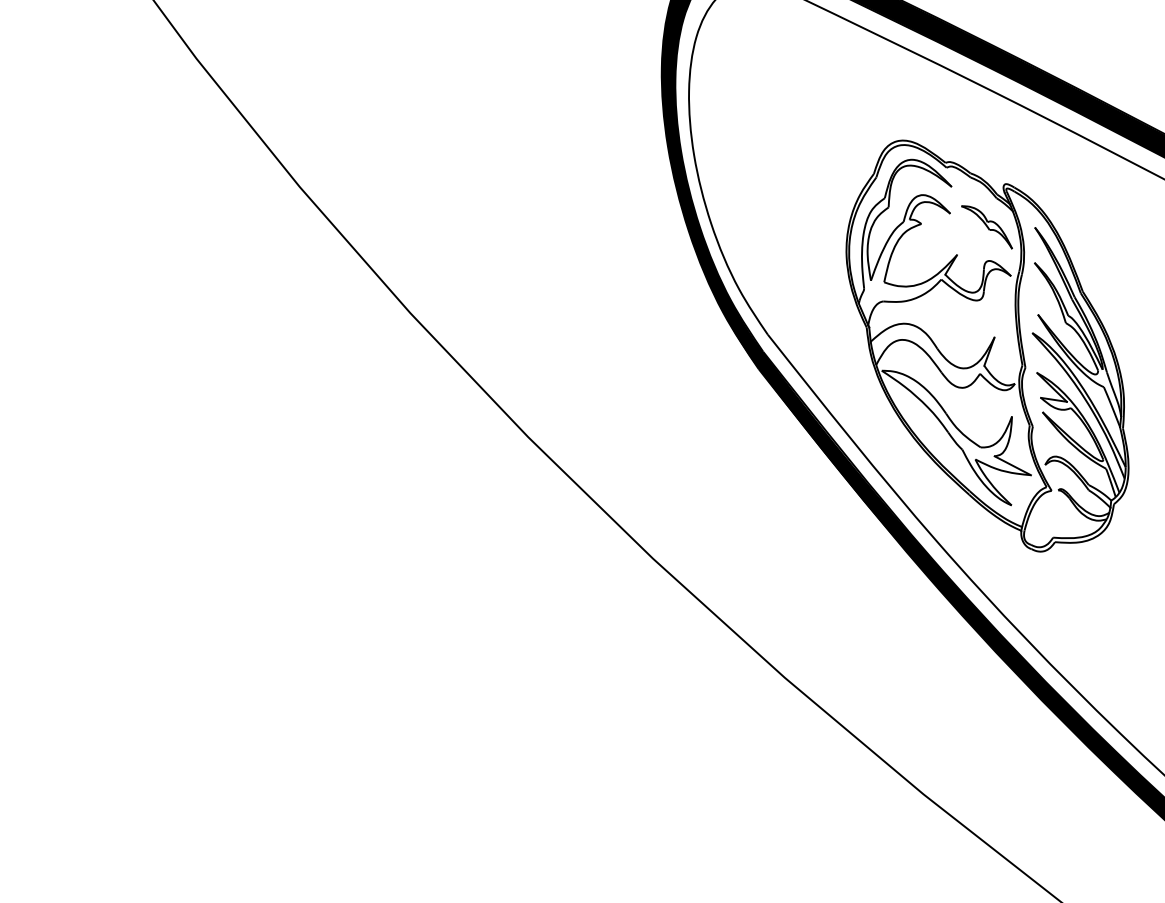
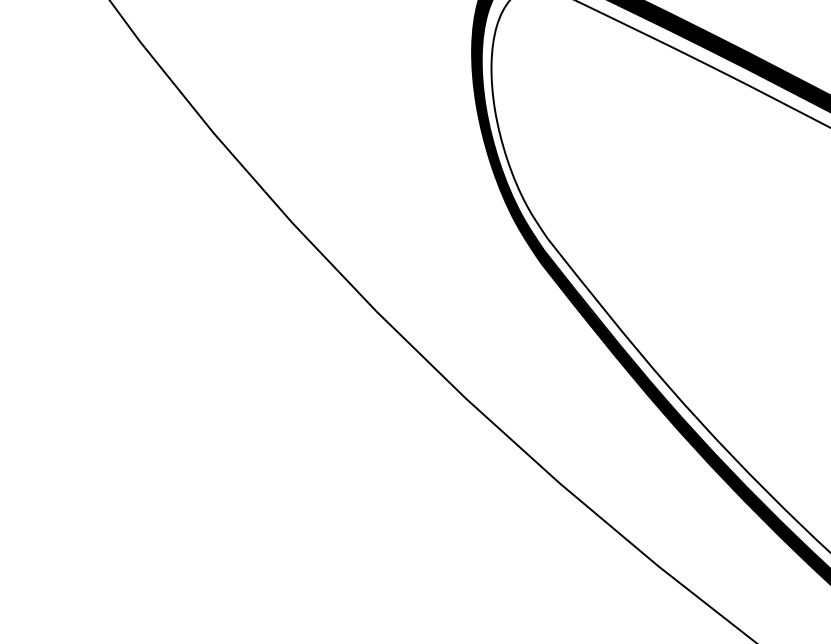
part: (986, 345) -> (703, 246), removed

